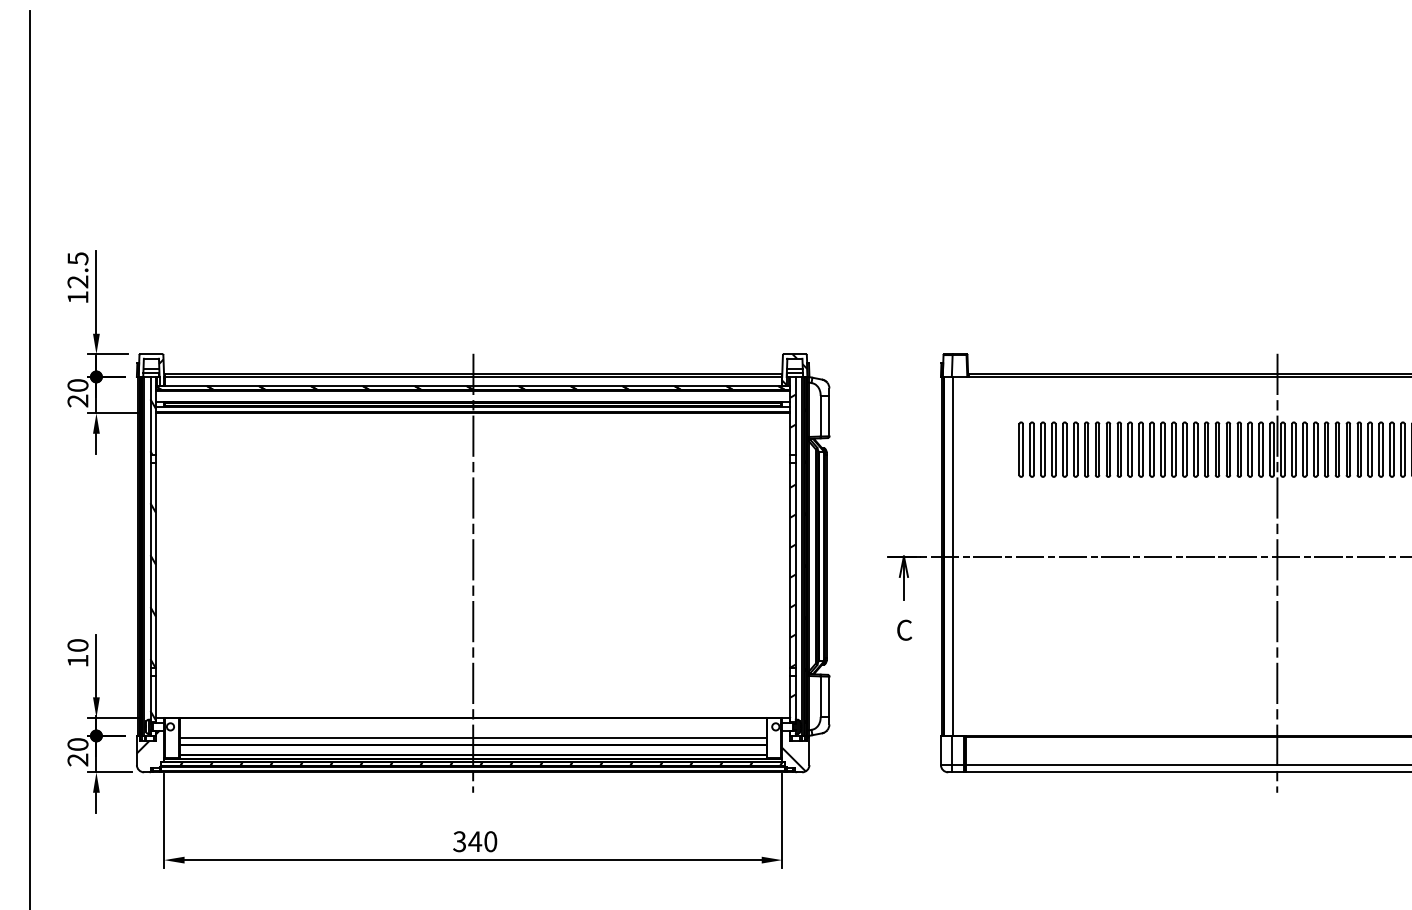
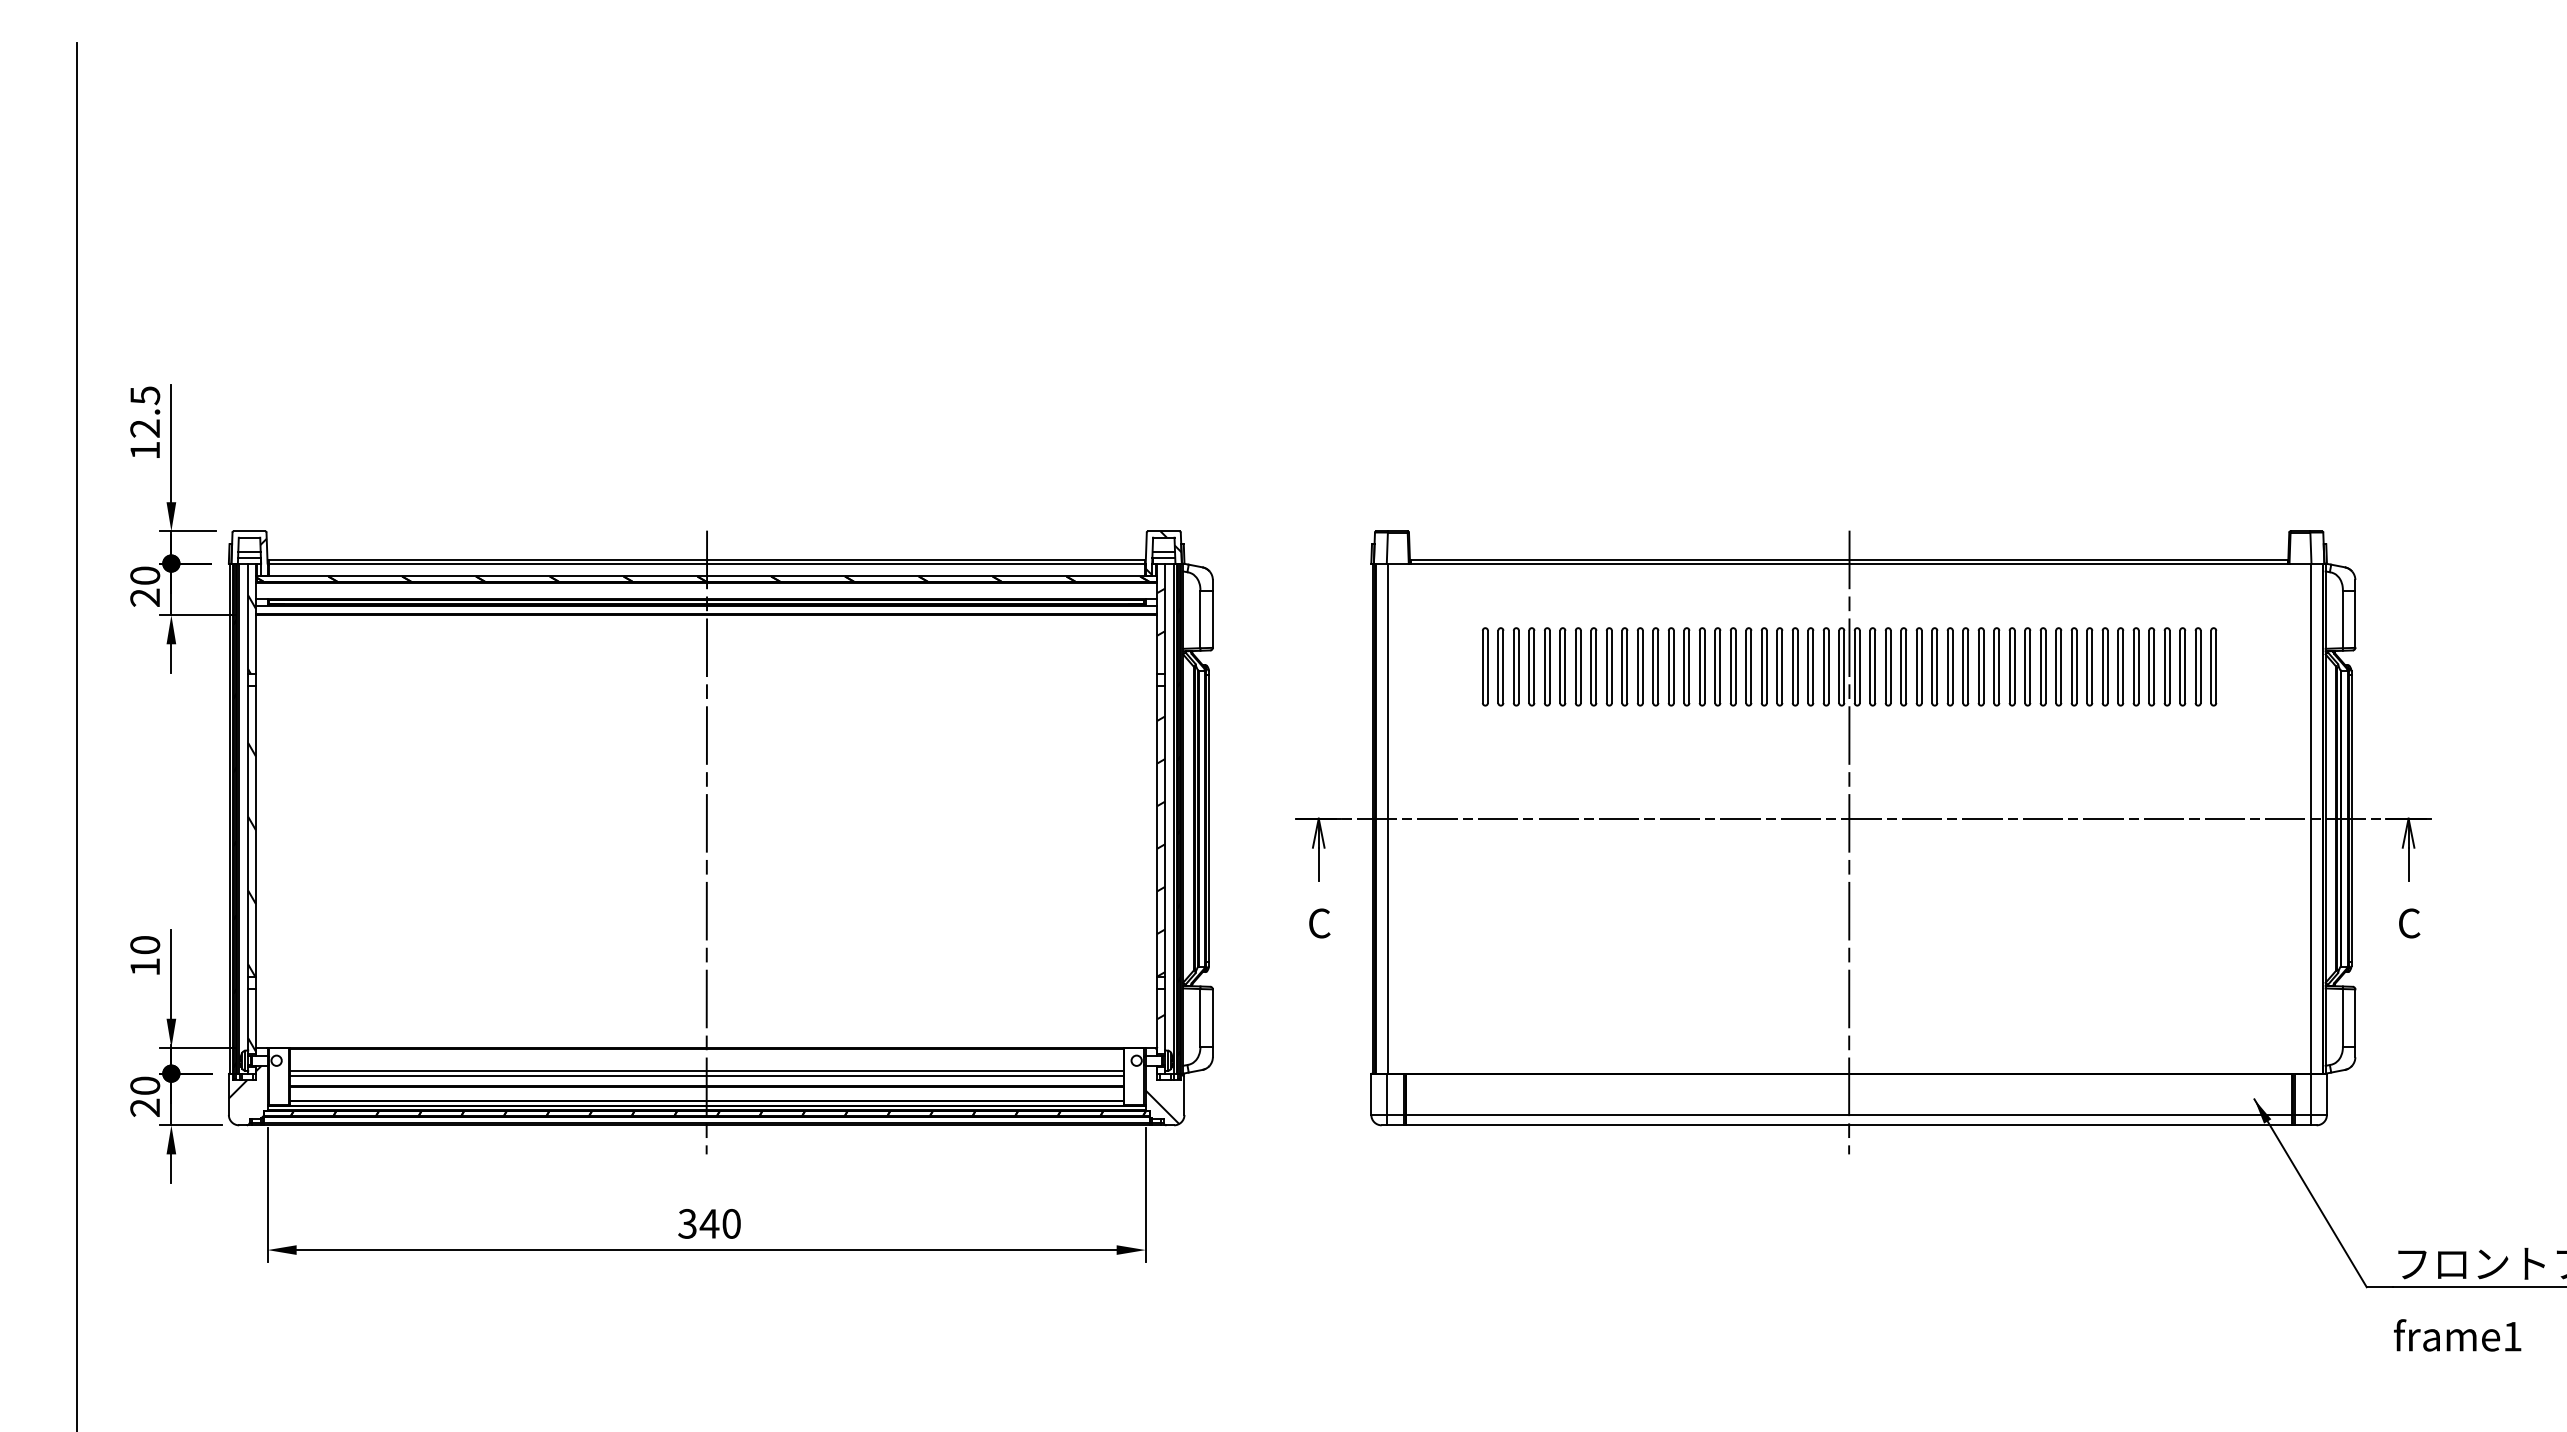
line: (473, 734) -> (706, 1071), added

